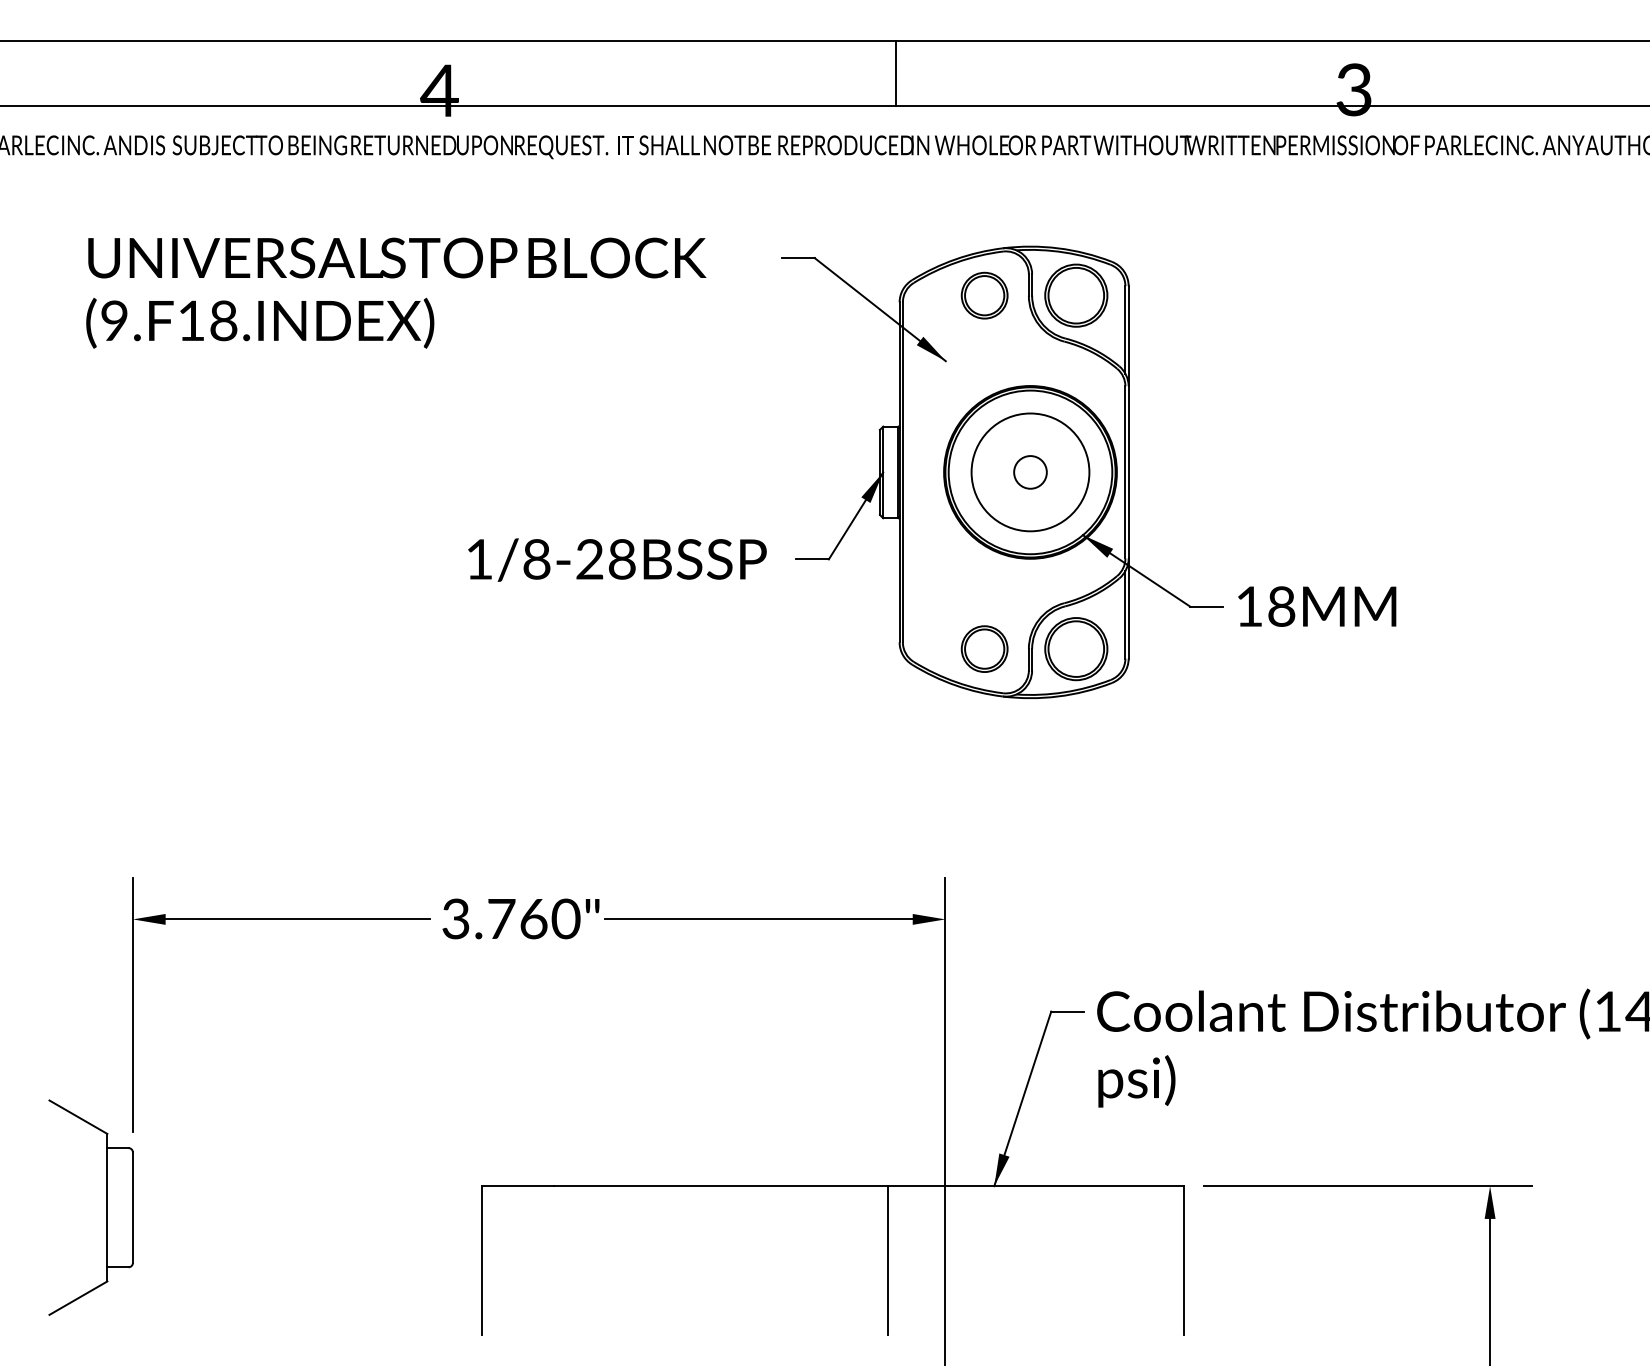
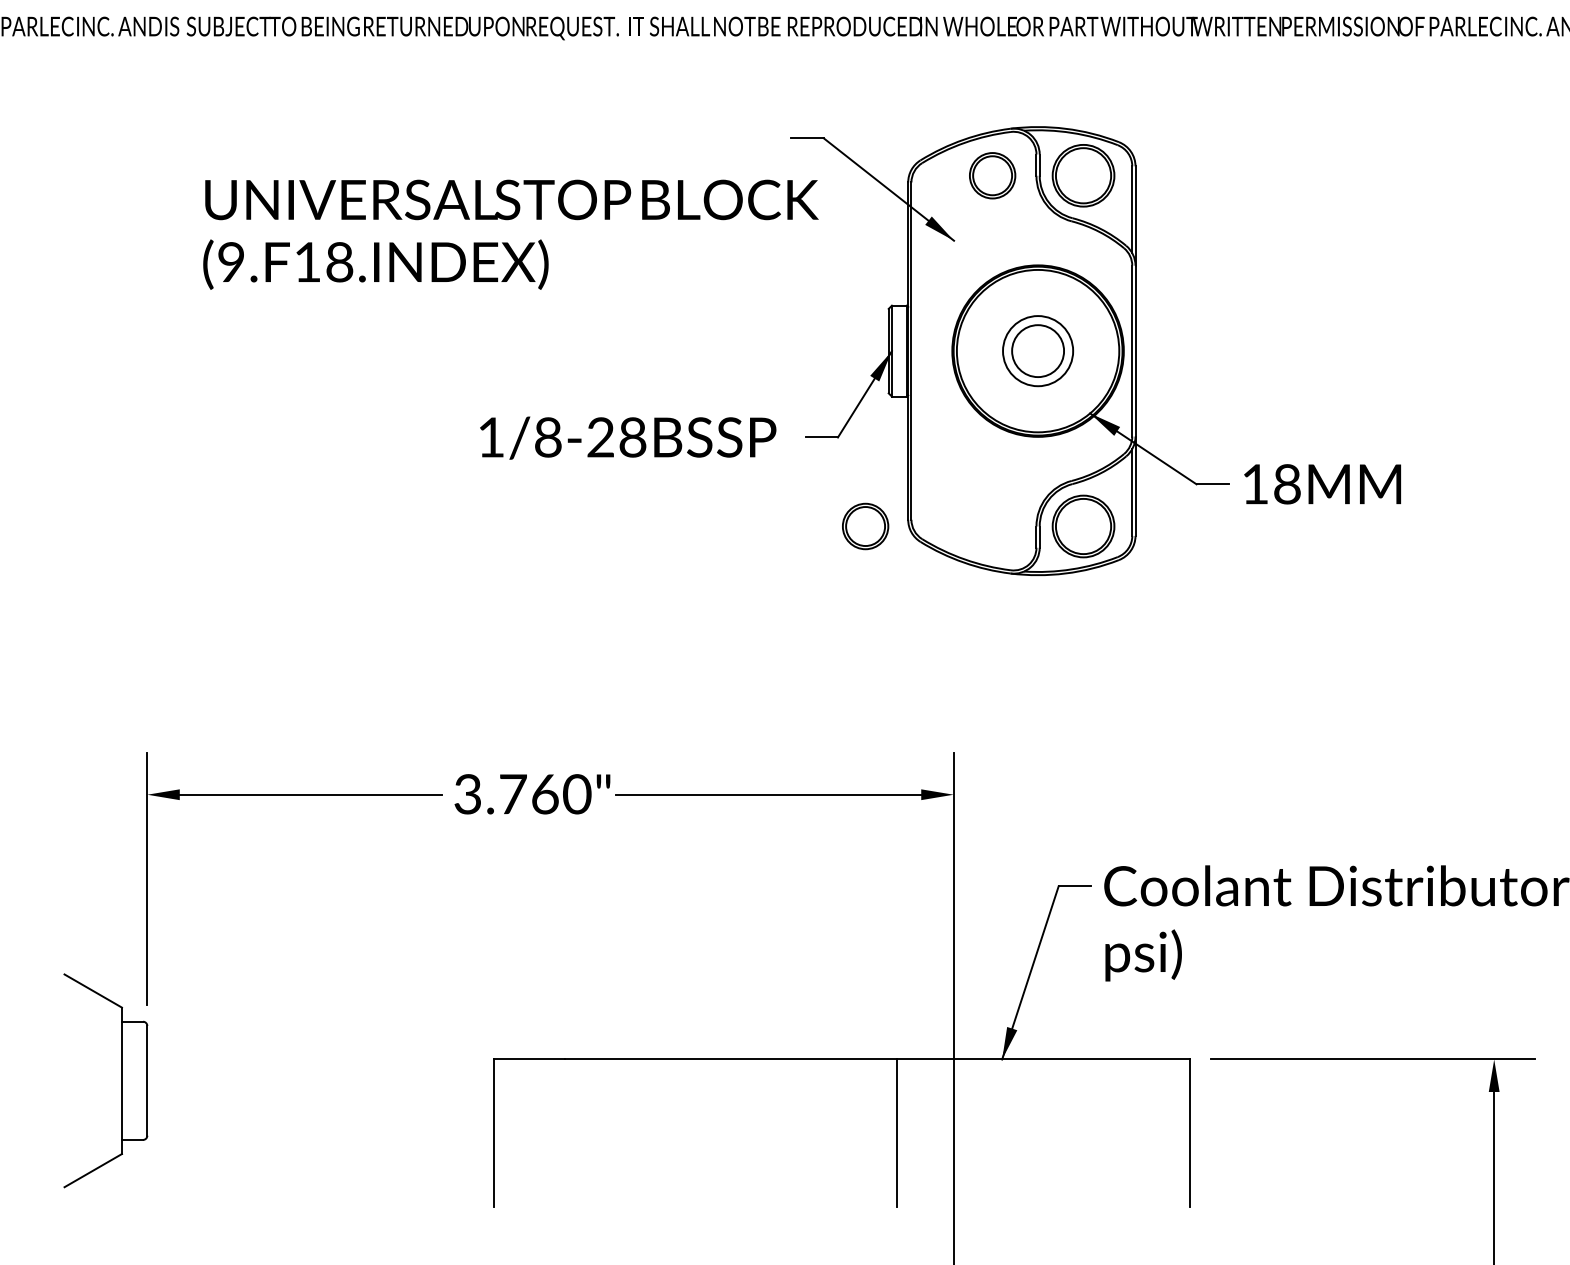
text: (396, 292) -> (511, 234), moved
circle: (1030, 472) -> (1038, 351), size x0.6
circle: (1030, 472) -> (1038, 351), size x1.6
part: (984, 648) -> (865, 525), moved

